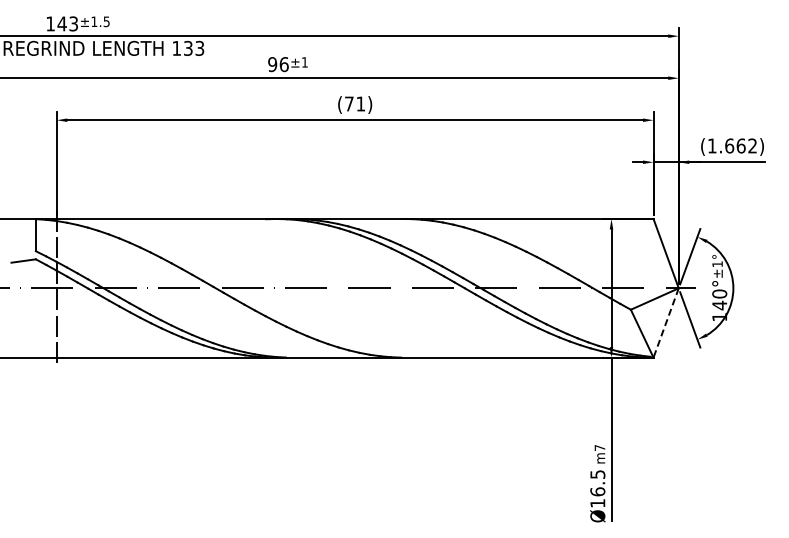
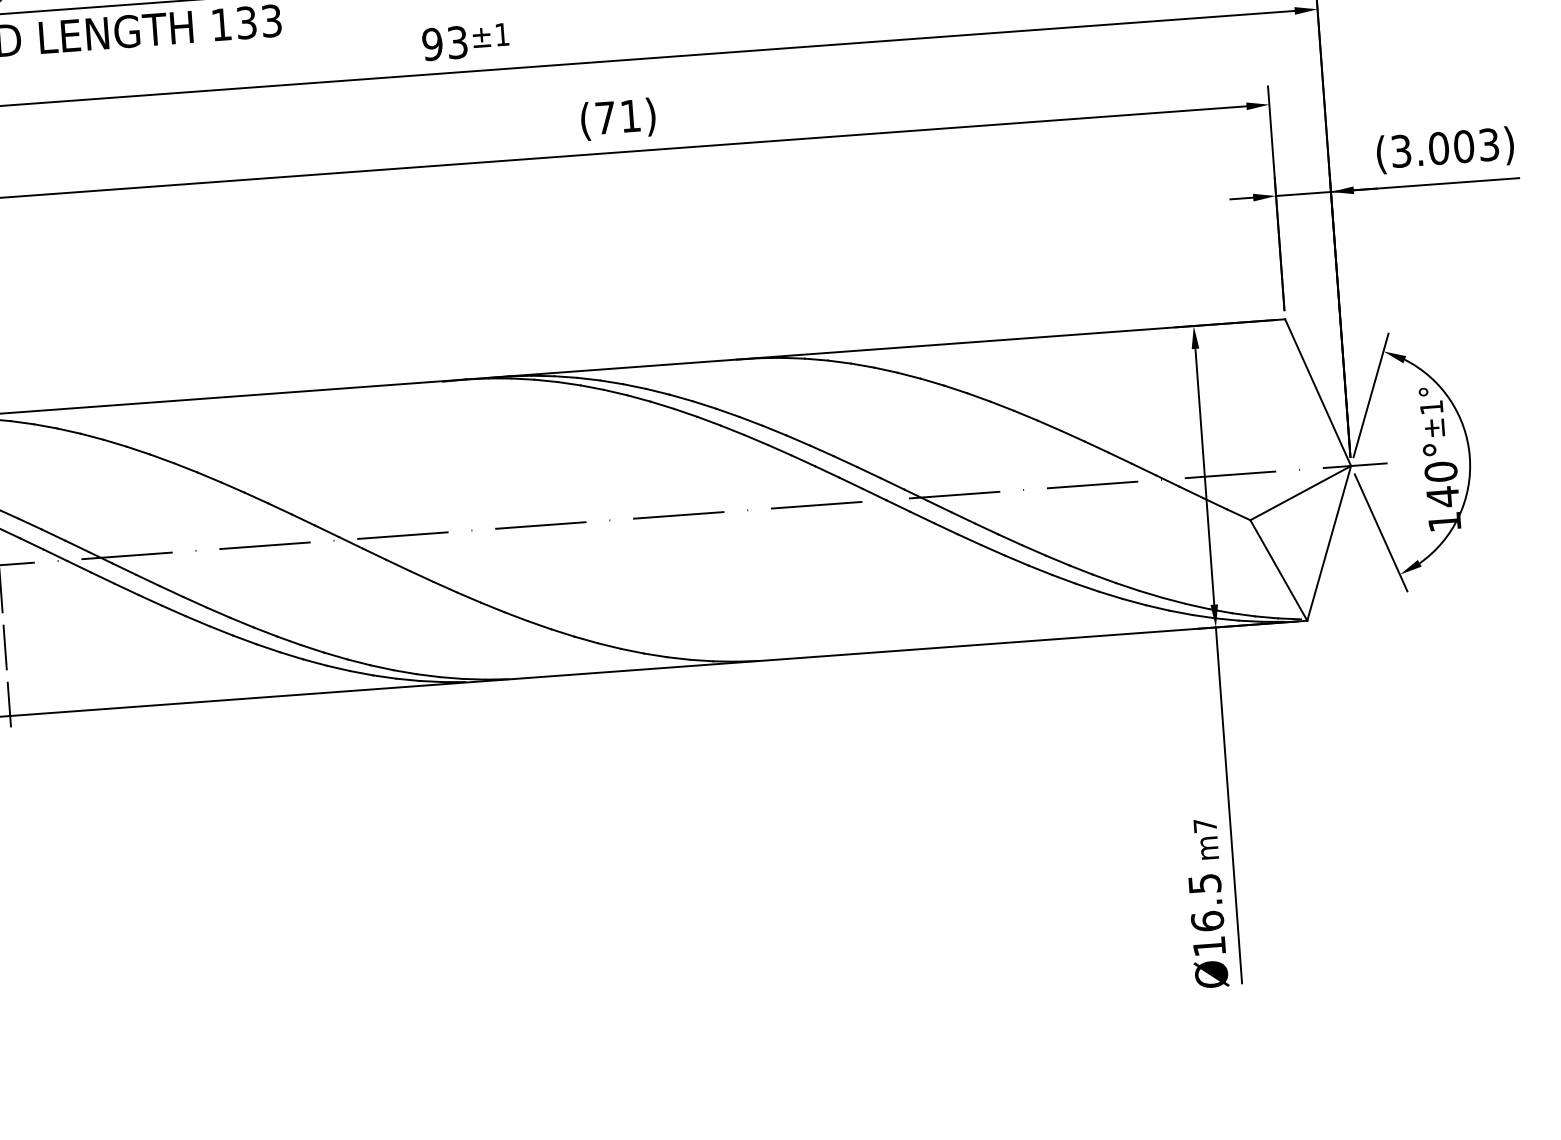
text: (283, 64) -> (456, 42), 96 -> 93
text: (732, 145) -> (1445, 146), (1.662) -> (3.003)
line: (666, 322) -> (1329, 542), dashed -> solid

